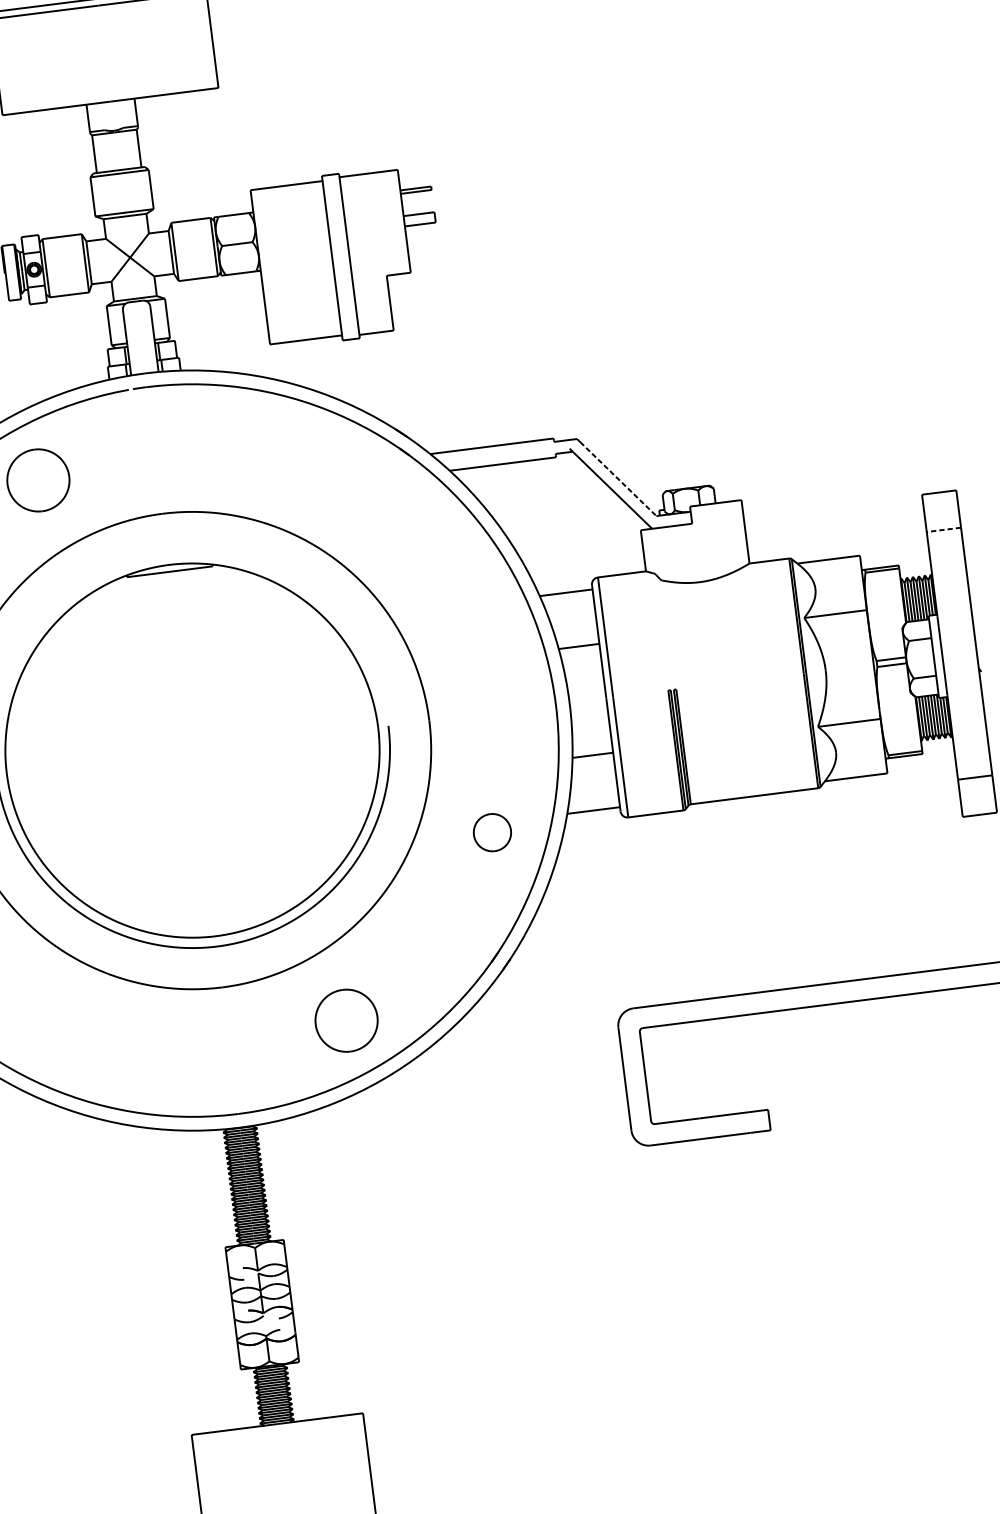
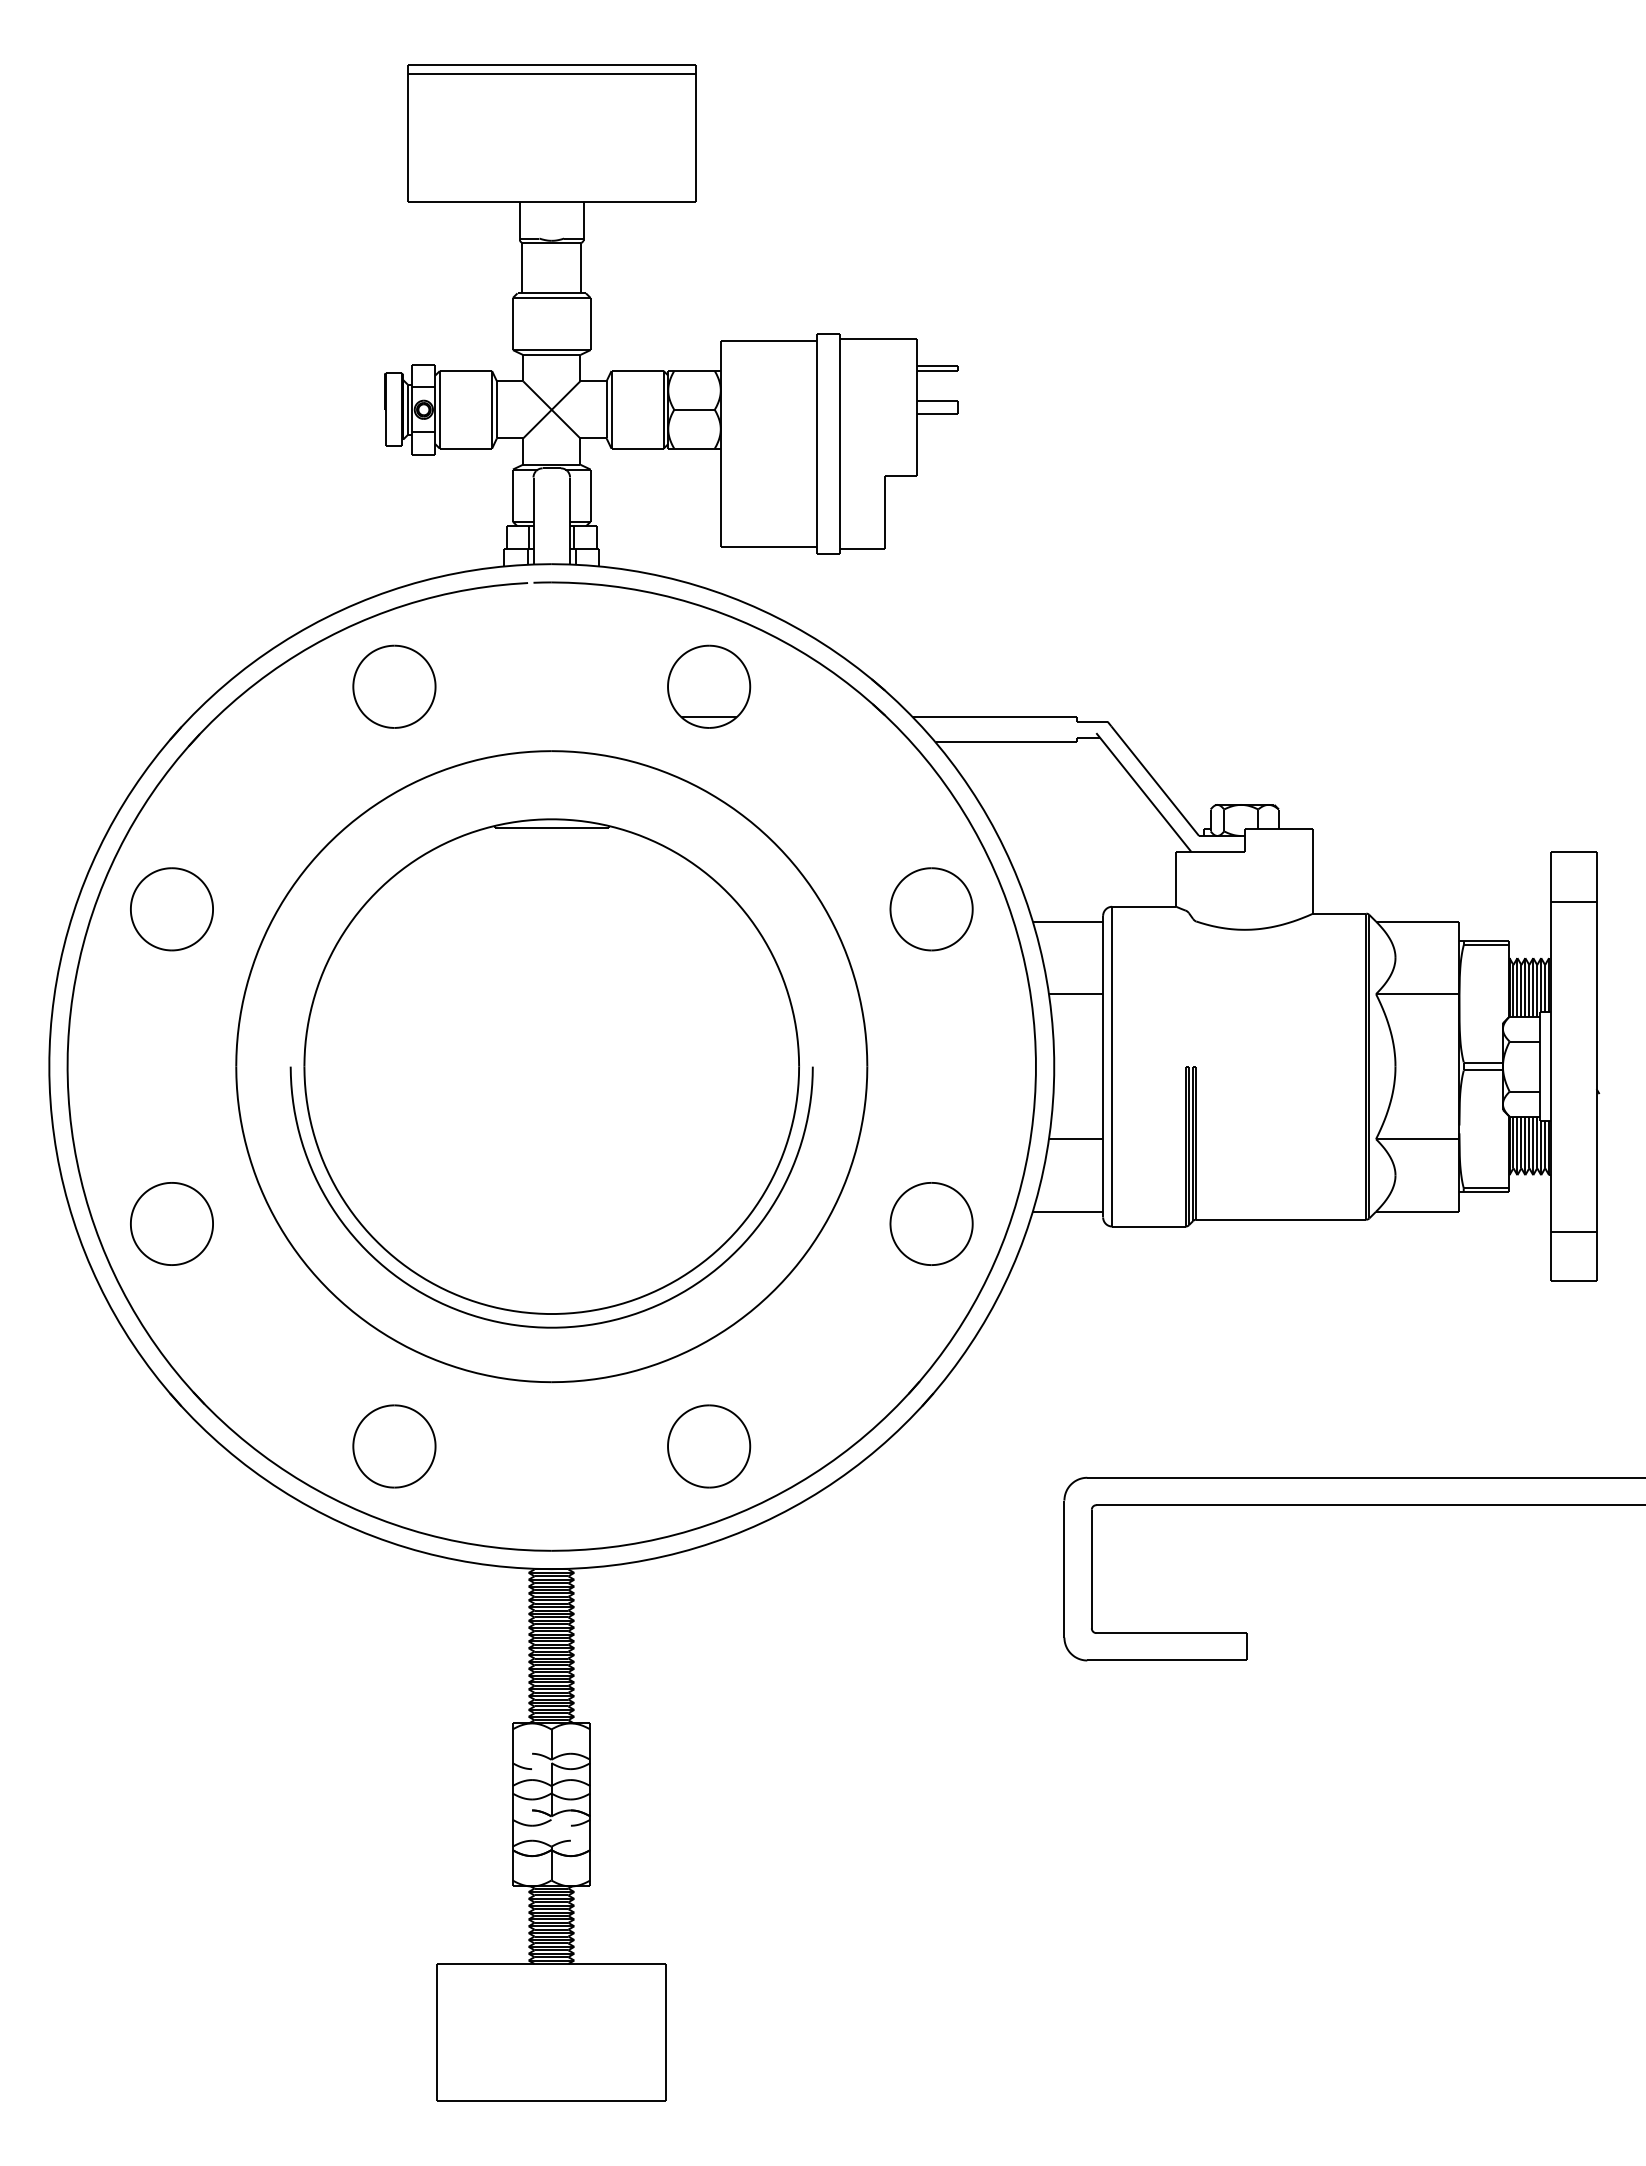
part: (274, 450) -> (709, 686), added
line: (618, 479) -> (1155, 781), dashed -> solid
line: (943, 529) -> (1573, 901), dashed -> solid
part: (462, 596) -> (931, 909), added
part: (492, 832) -> (931, 1223), size x1.67
part: (110, 1050) -> (394, 1446), added

